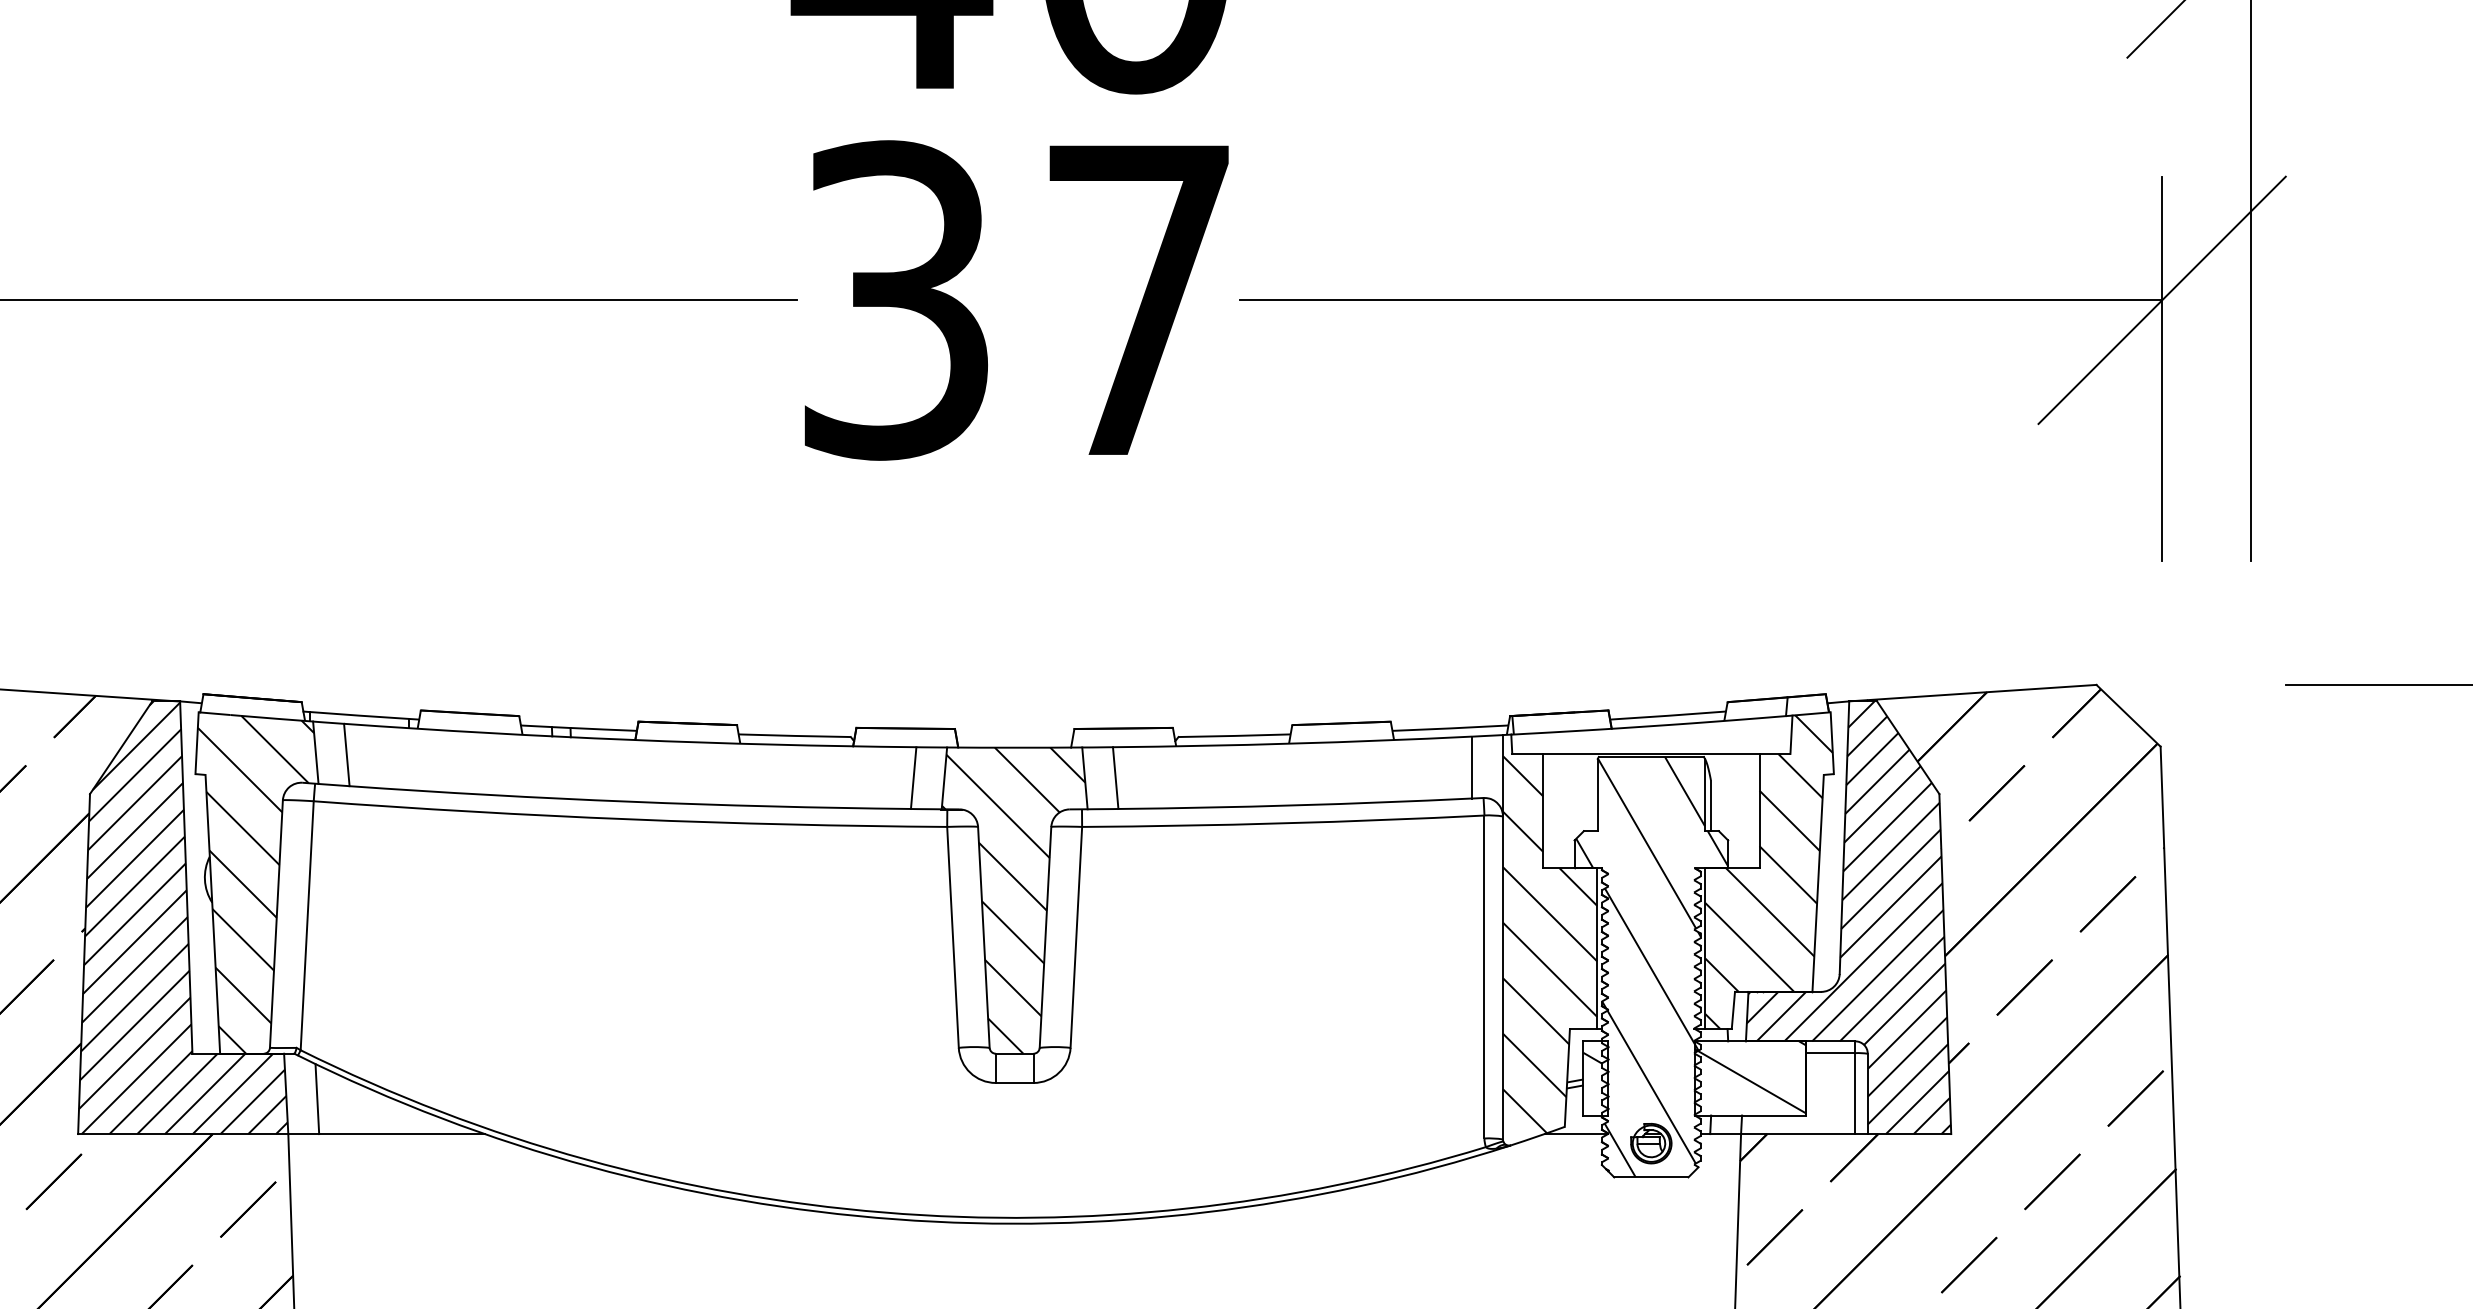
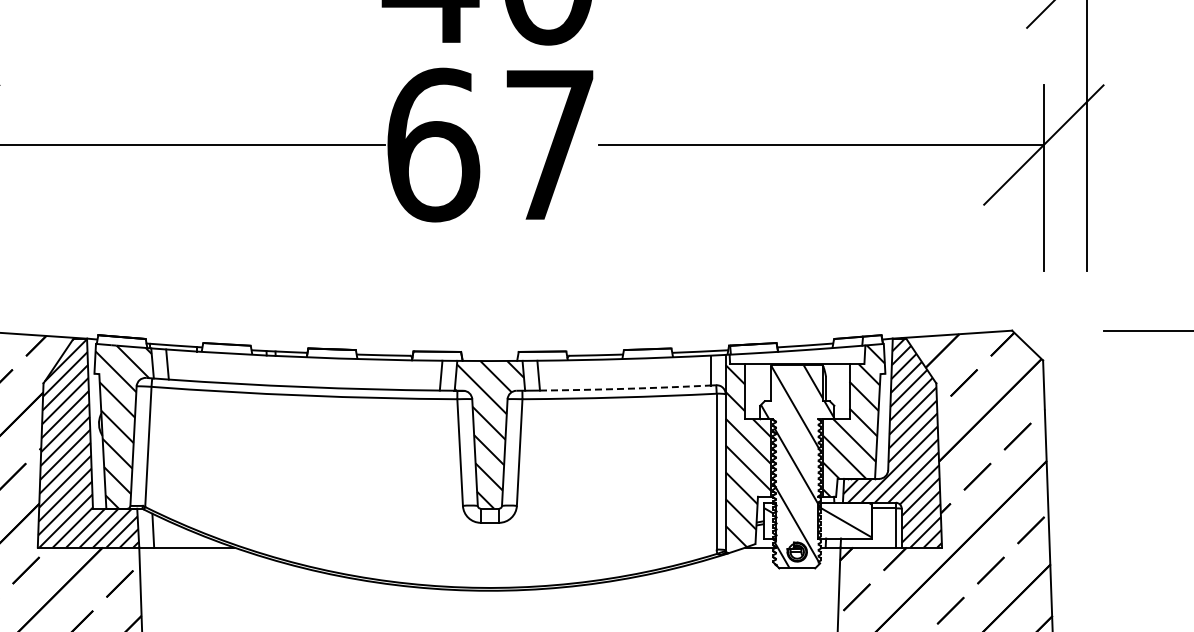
text: (897, 299) -> (433, 144), 37 -> 67
arc: (1295, 804) -> (625, 388), solid -> dashed

